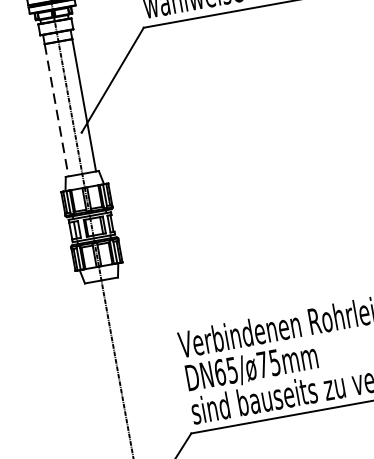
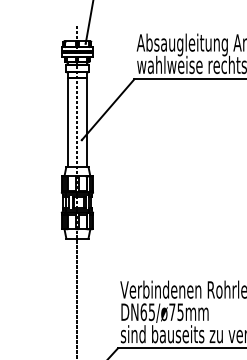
line: (57, 111) -> (68, 123), dashed -> solid

